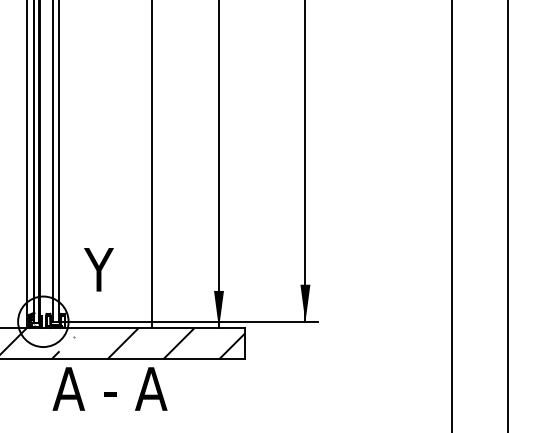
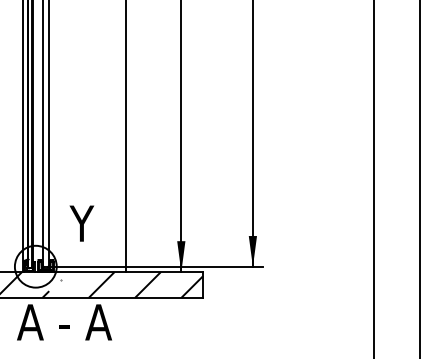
text: (109, 388) -> (64, 321), moved

